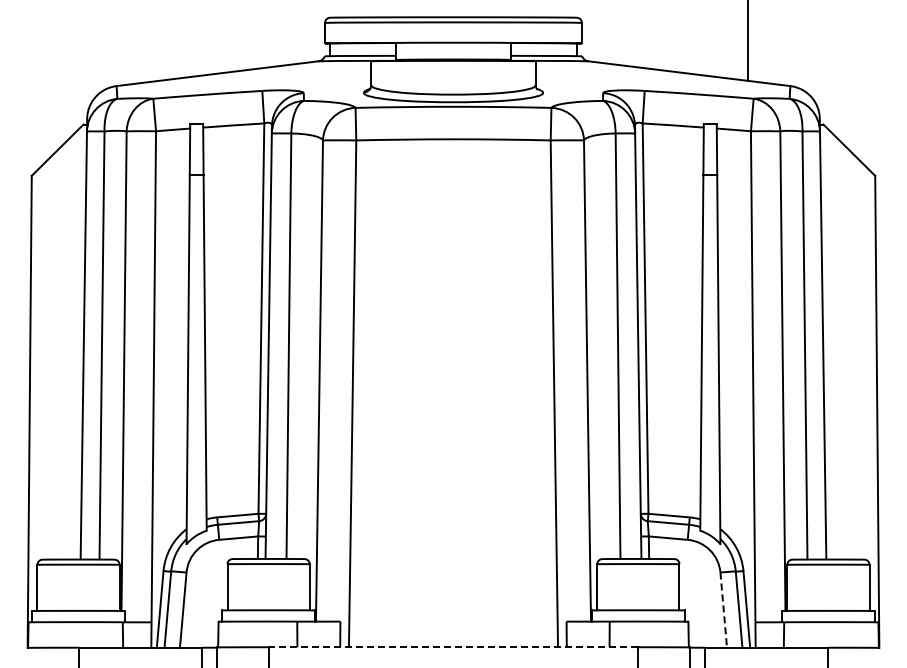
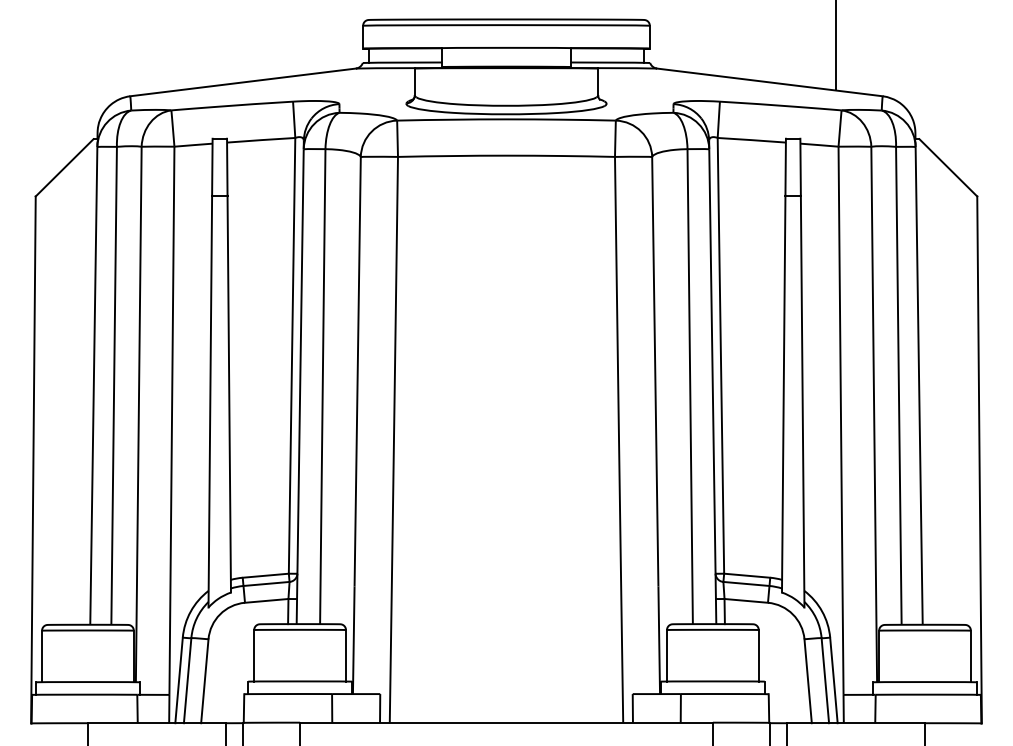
line: (723, 610) -> (807, 681), dashed -> solid
line: (453, 647) -> (506, 722), dashed -> solid

